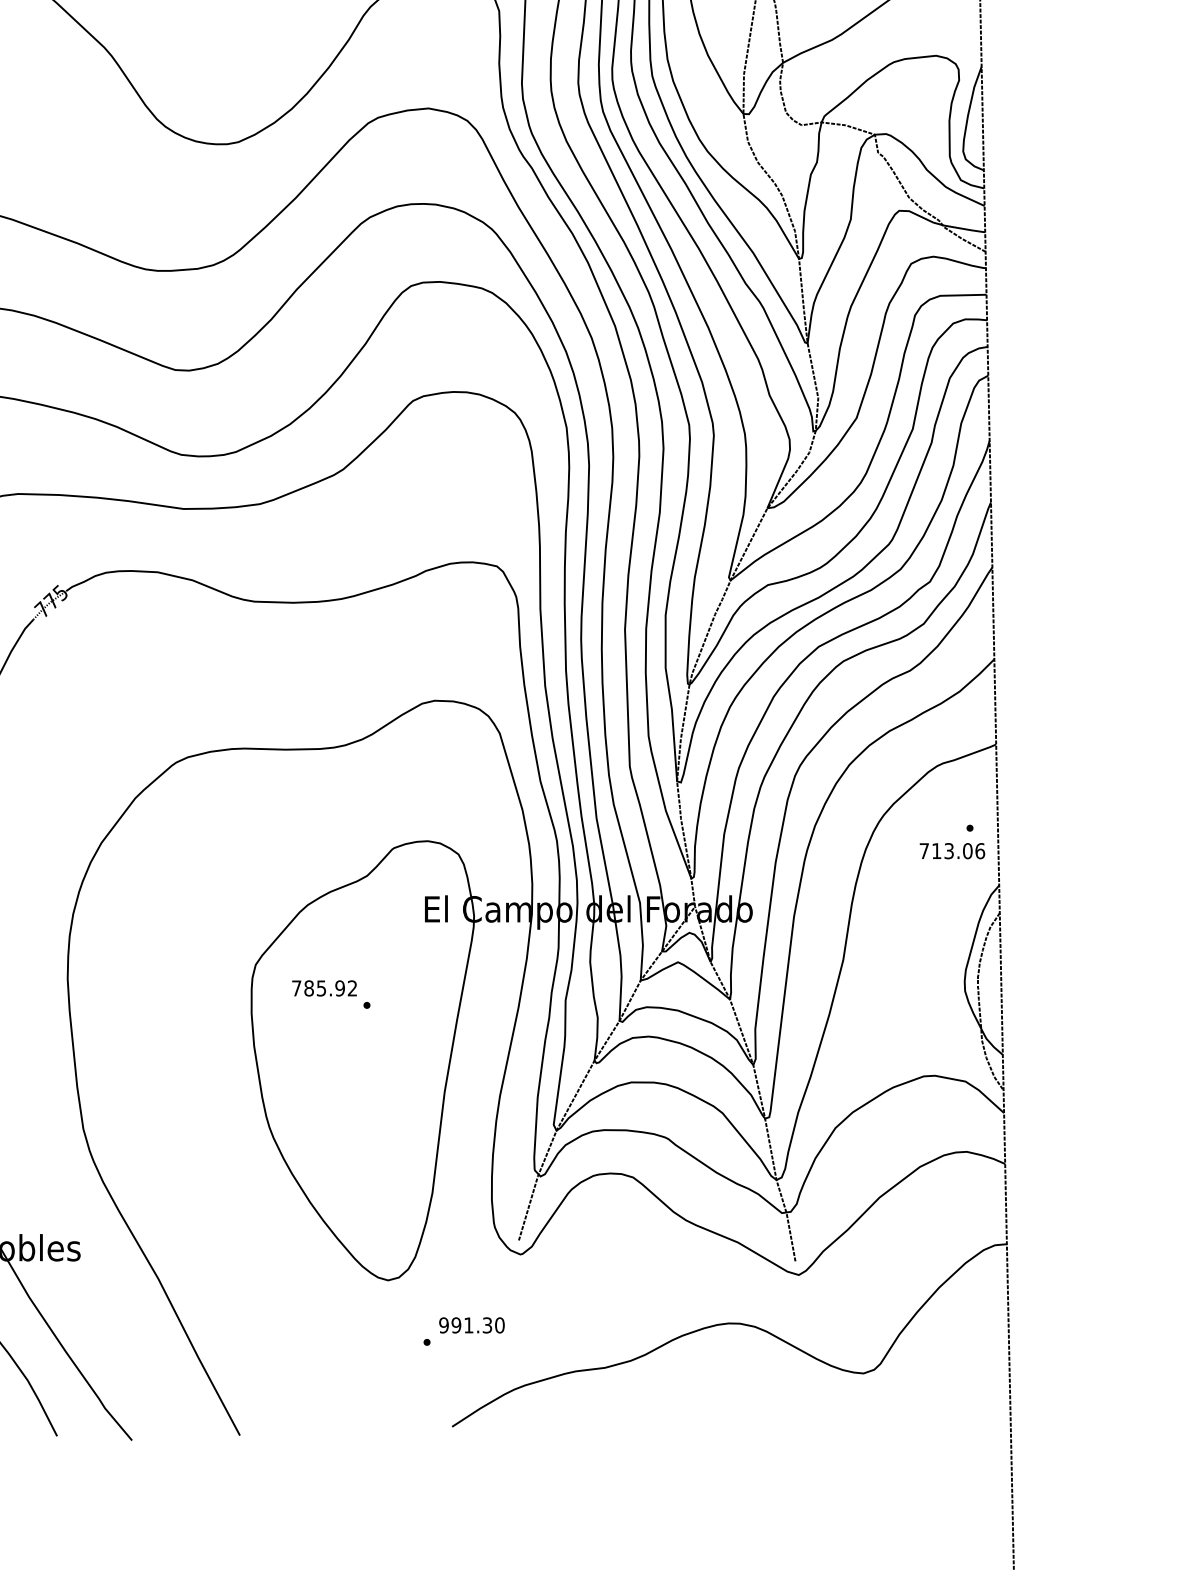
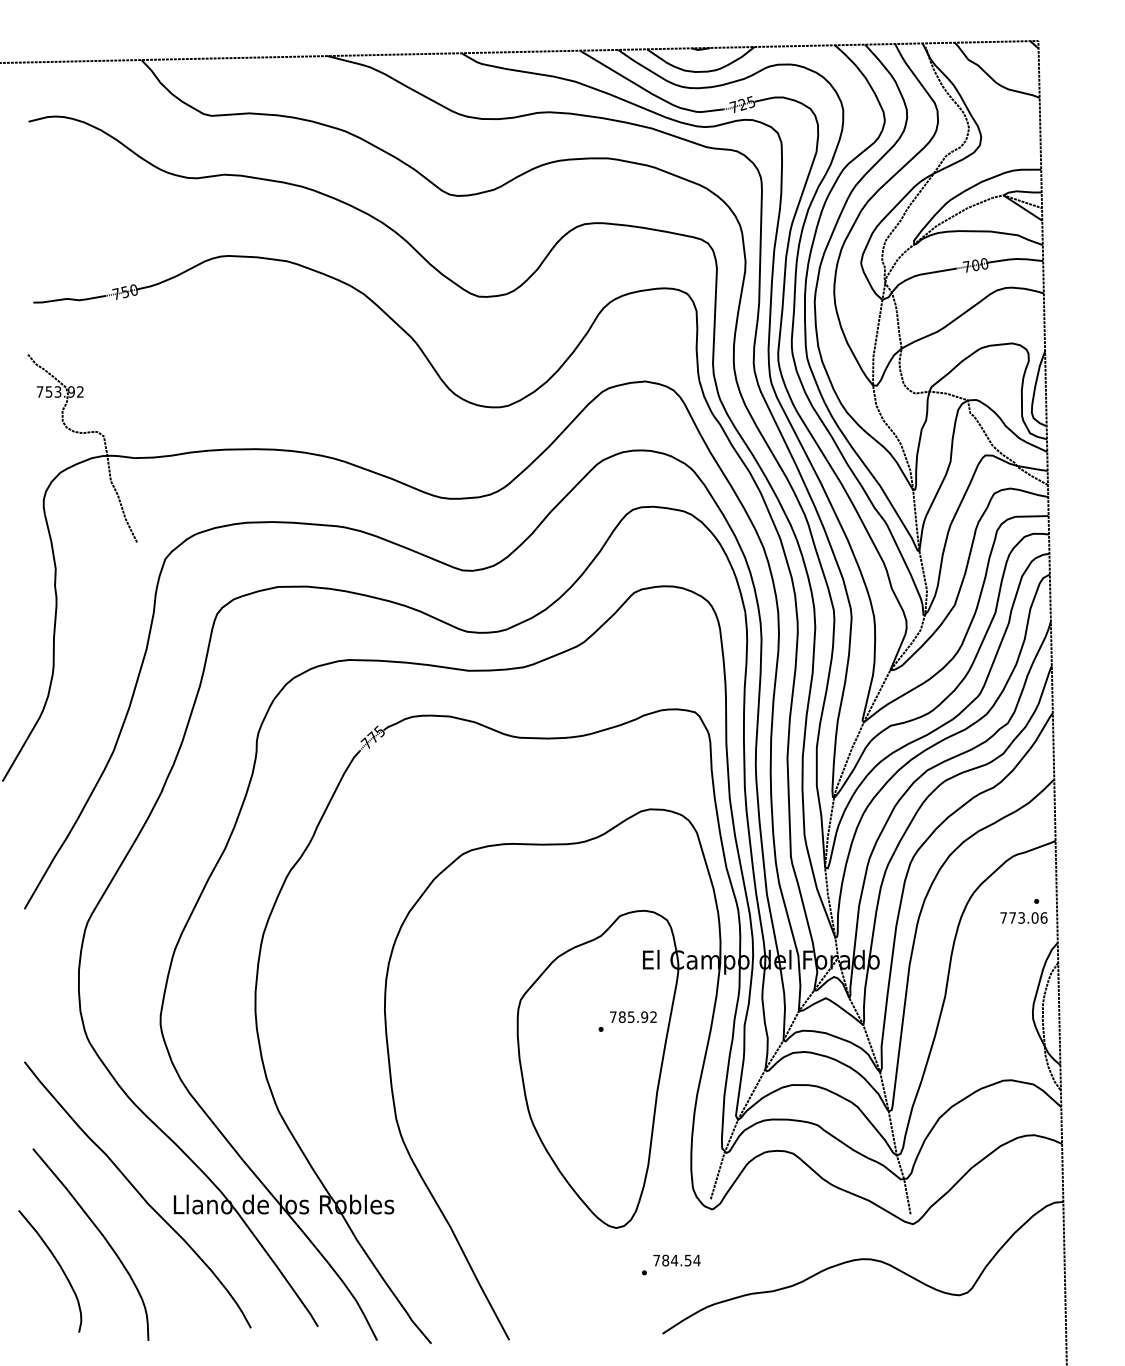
text: (936, 850) -> (1012, 917), 713.06 -> 773.06
text: (324, 987) -> (633, 1016), moved
text: (471, 1325) -> (676, 1260), 991.30 -> 784.54

